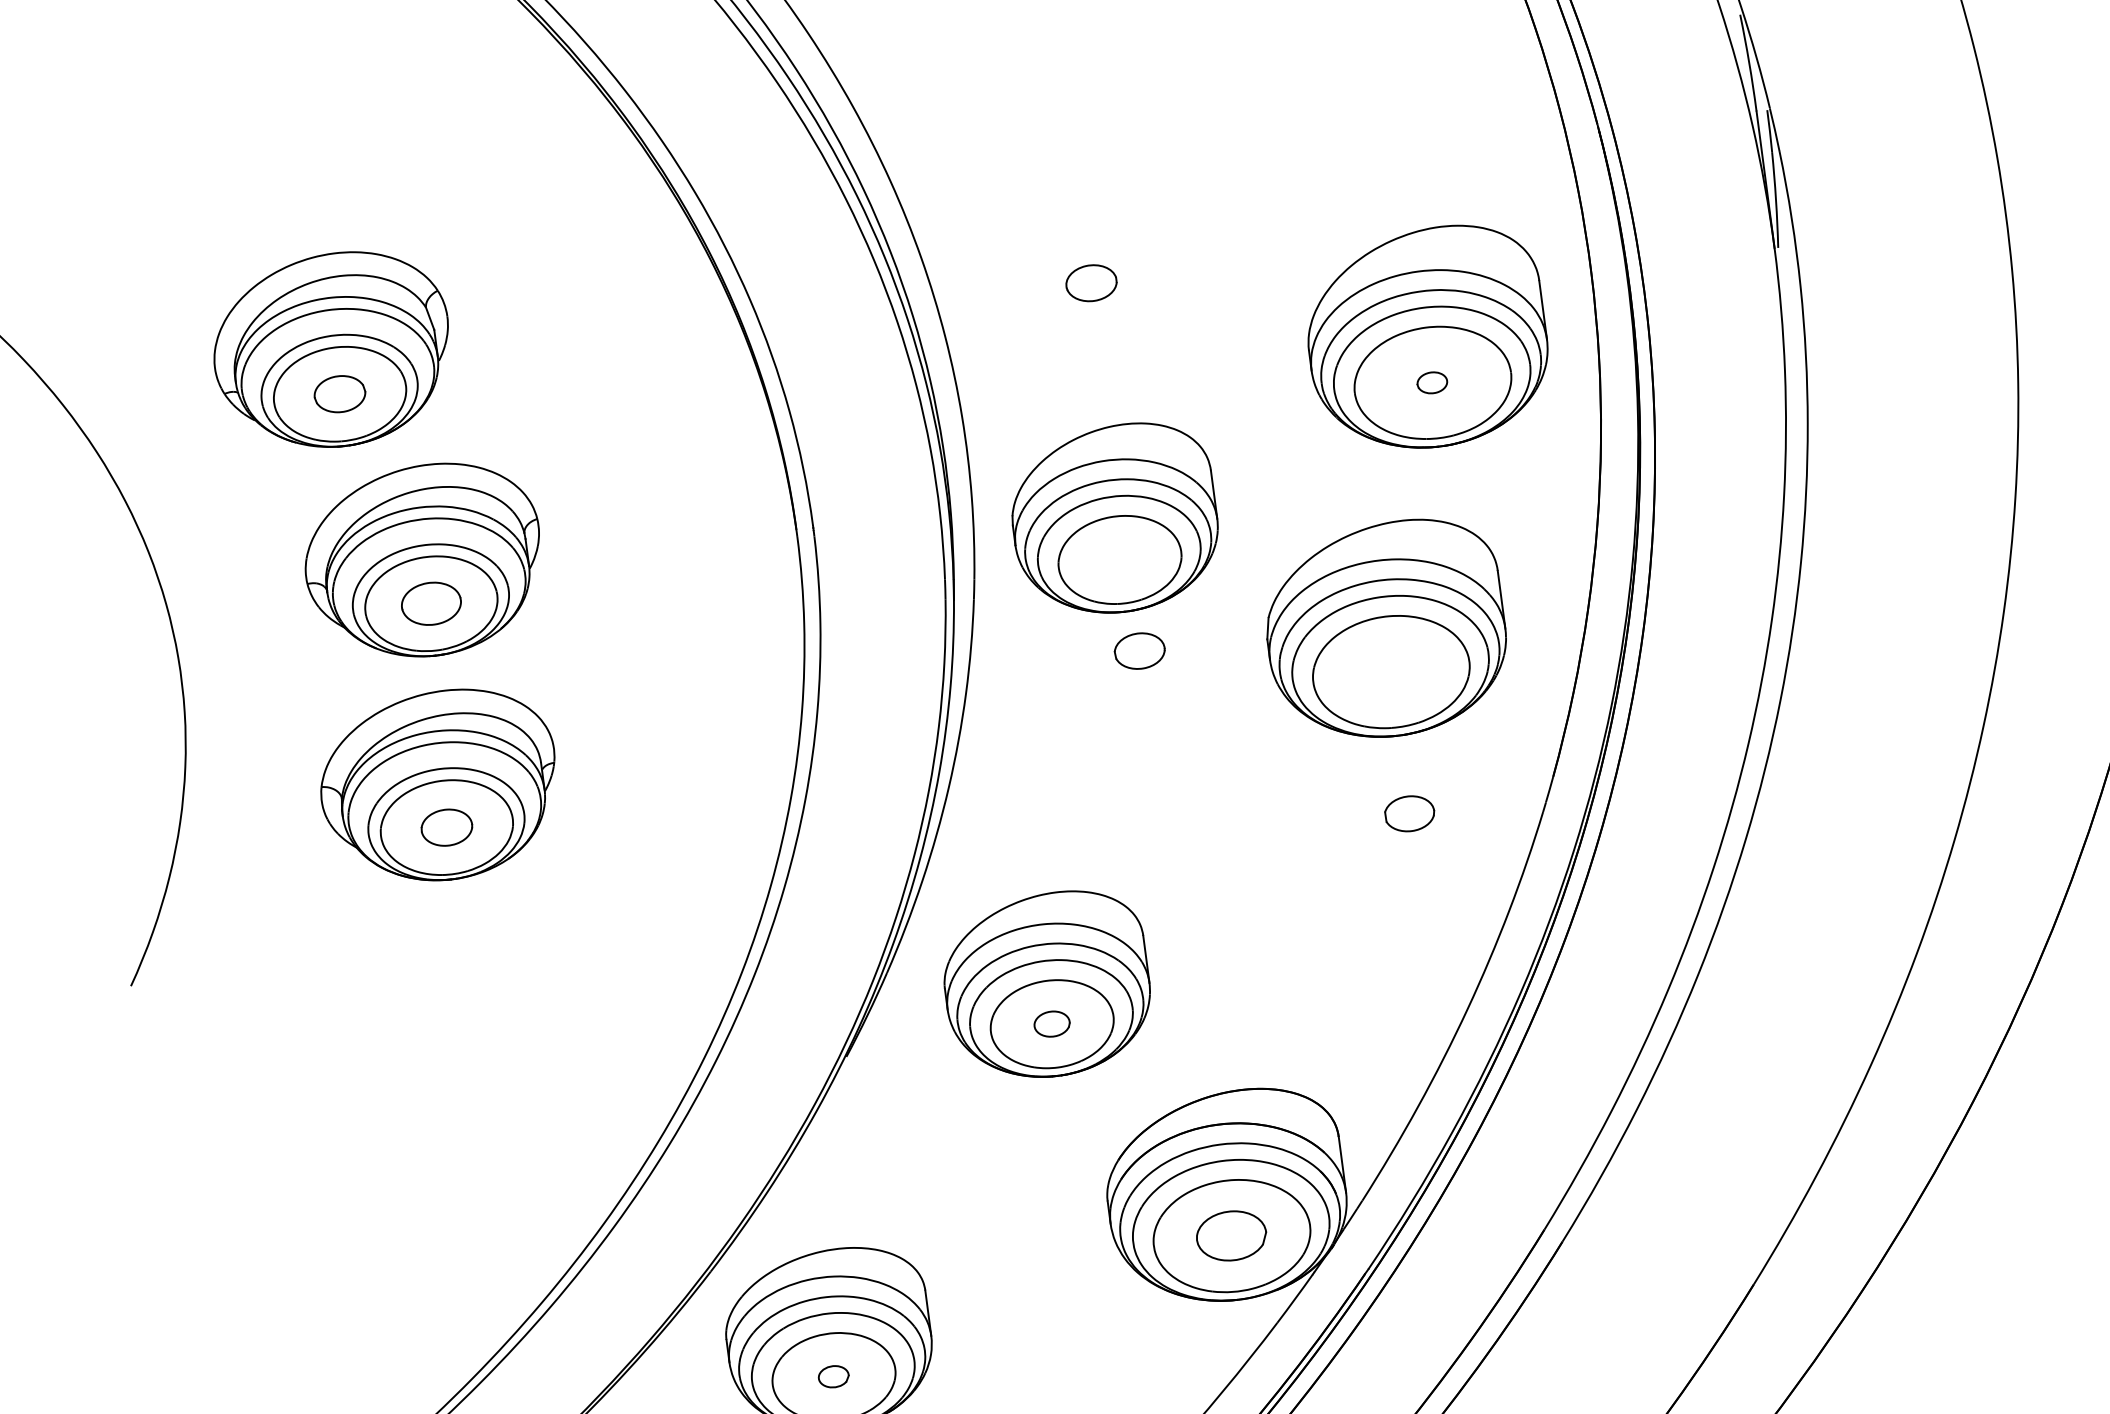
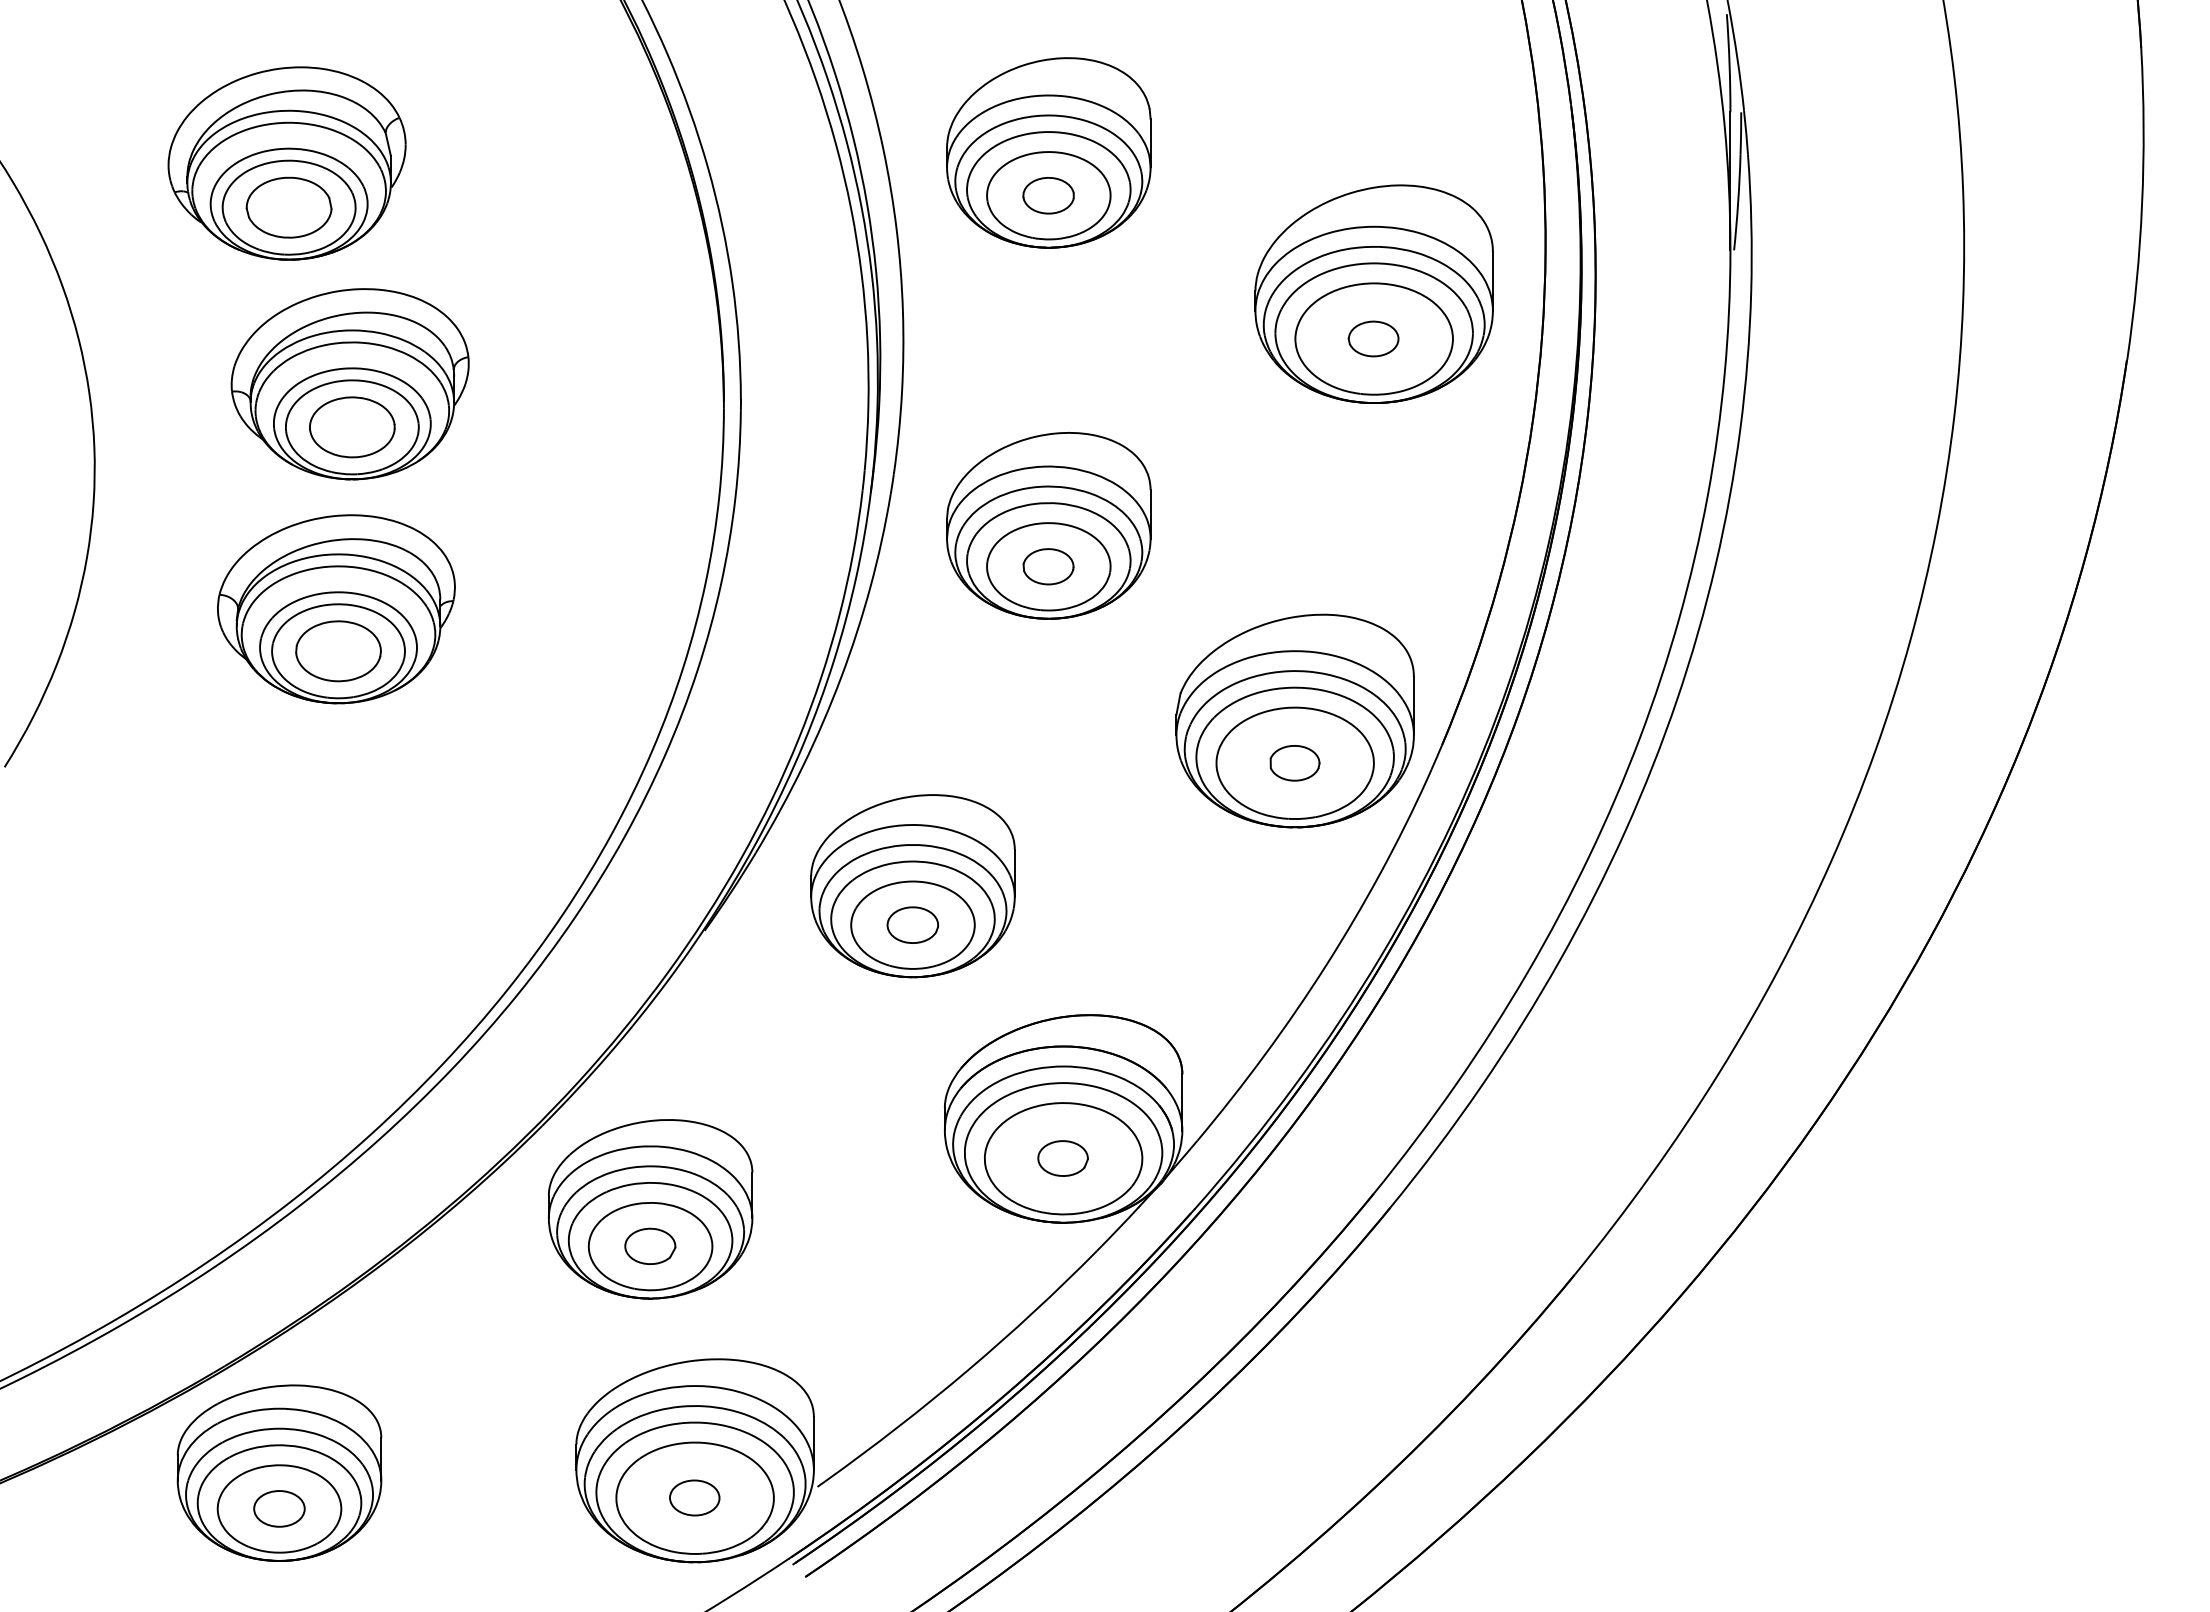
part: (1085, 240) -> (1048, 152), added
part: (1432, 382) -> (1373, 338), size x1.67
part: (339, 394) -> (288, 207), size x1.67
part: (1114, 519) -> (1048, 525), moved
part: (431, 603) -> (352, 427), size x1.43
part: (1385, 629) -> (1294, 720), moved
part: (446, 827) -> (338, 651), size x1.67
part: (1051, 1023) -> (912, 924), size x1.43
part: (1230, 1235) -> (1062, 1158), size x0.71
part: (833, 1375) -> (650, 1245), size x1.67

